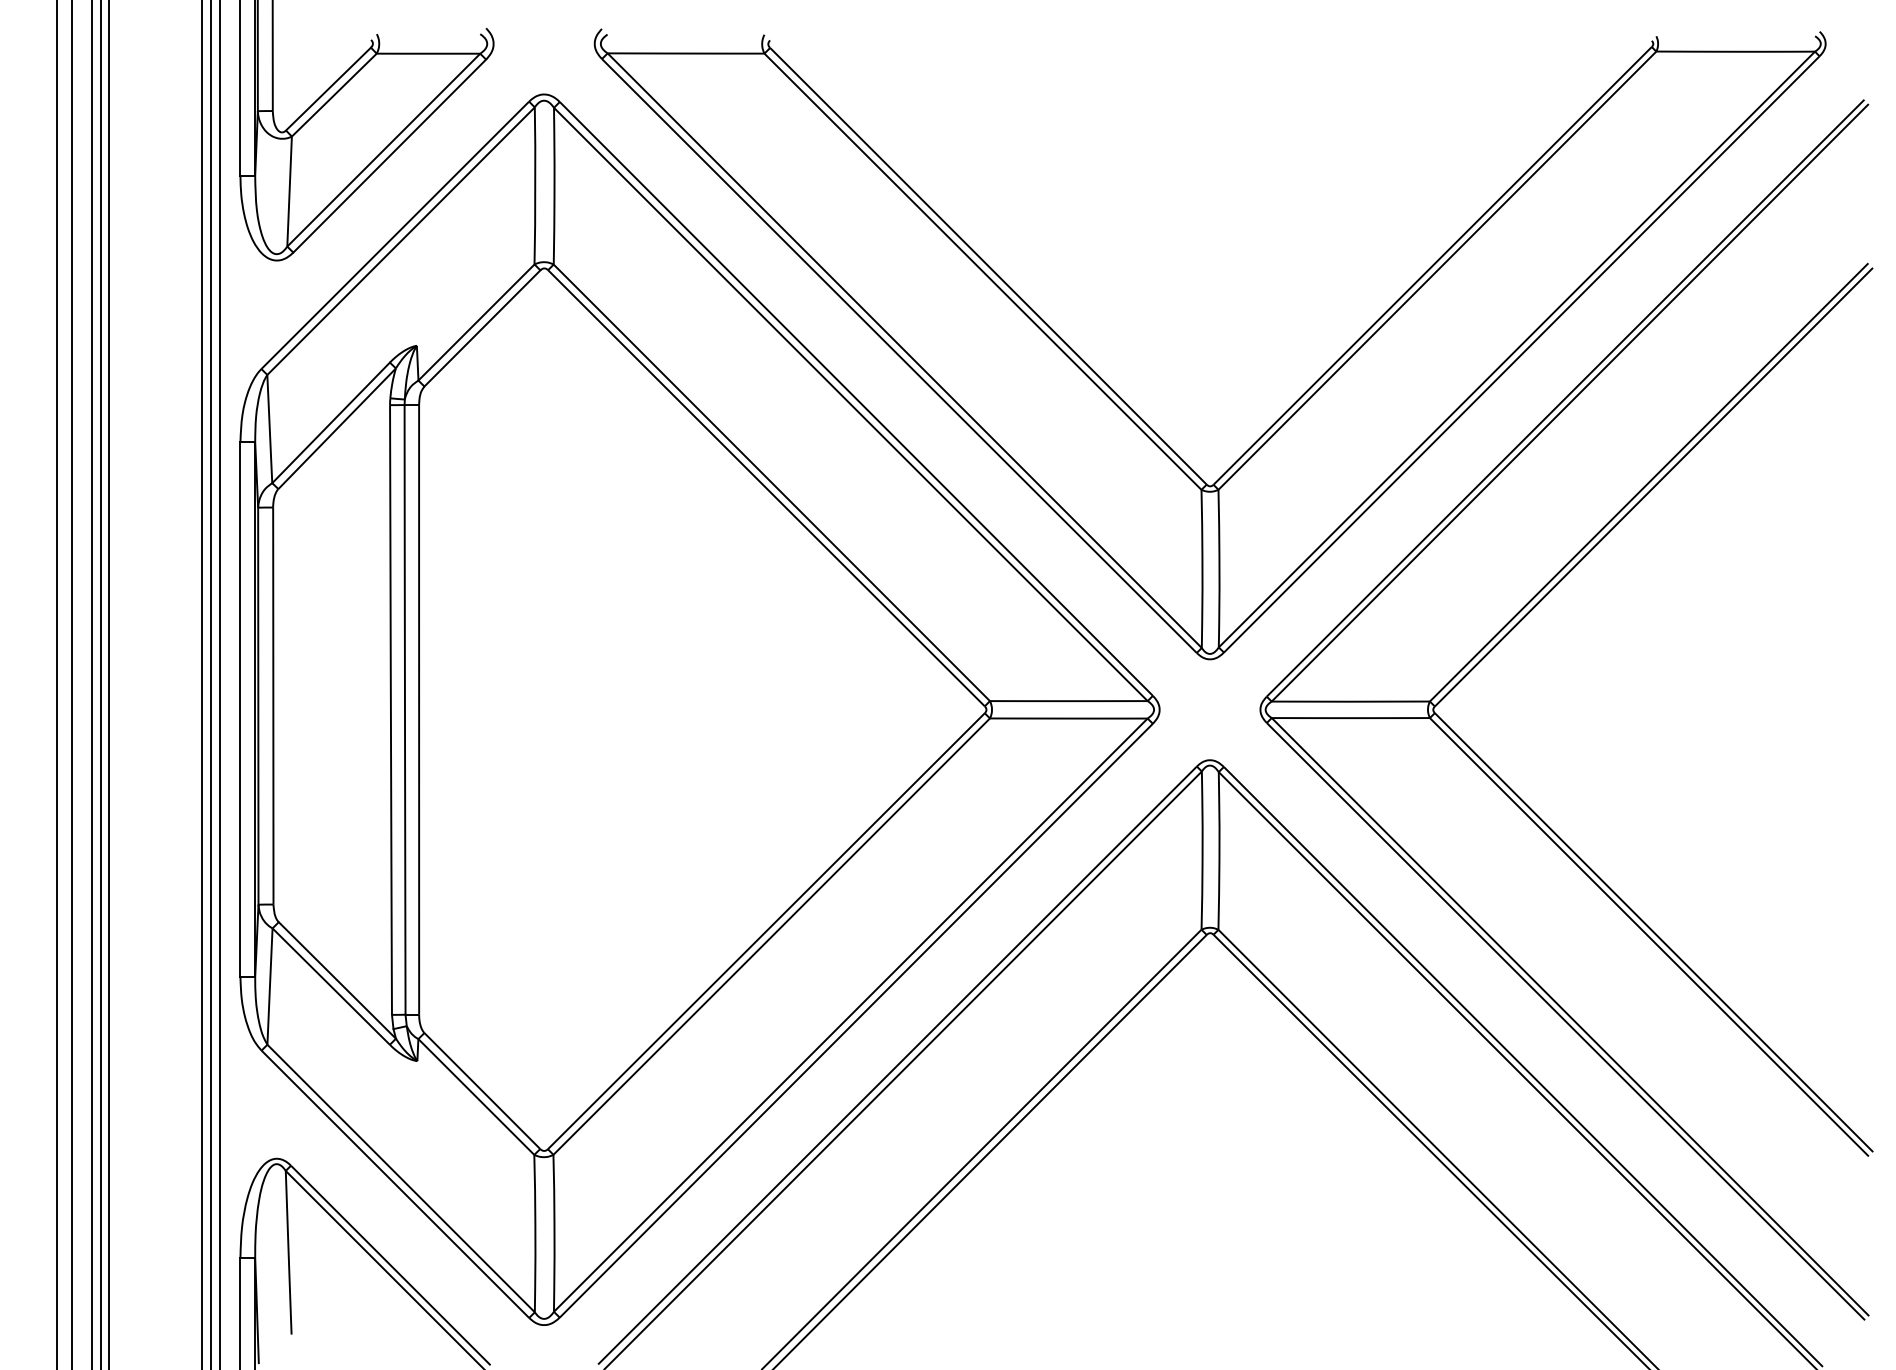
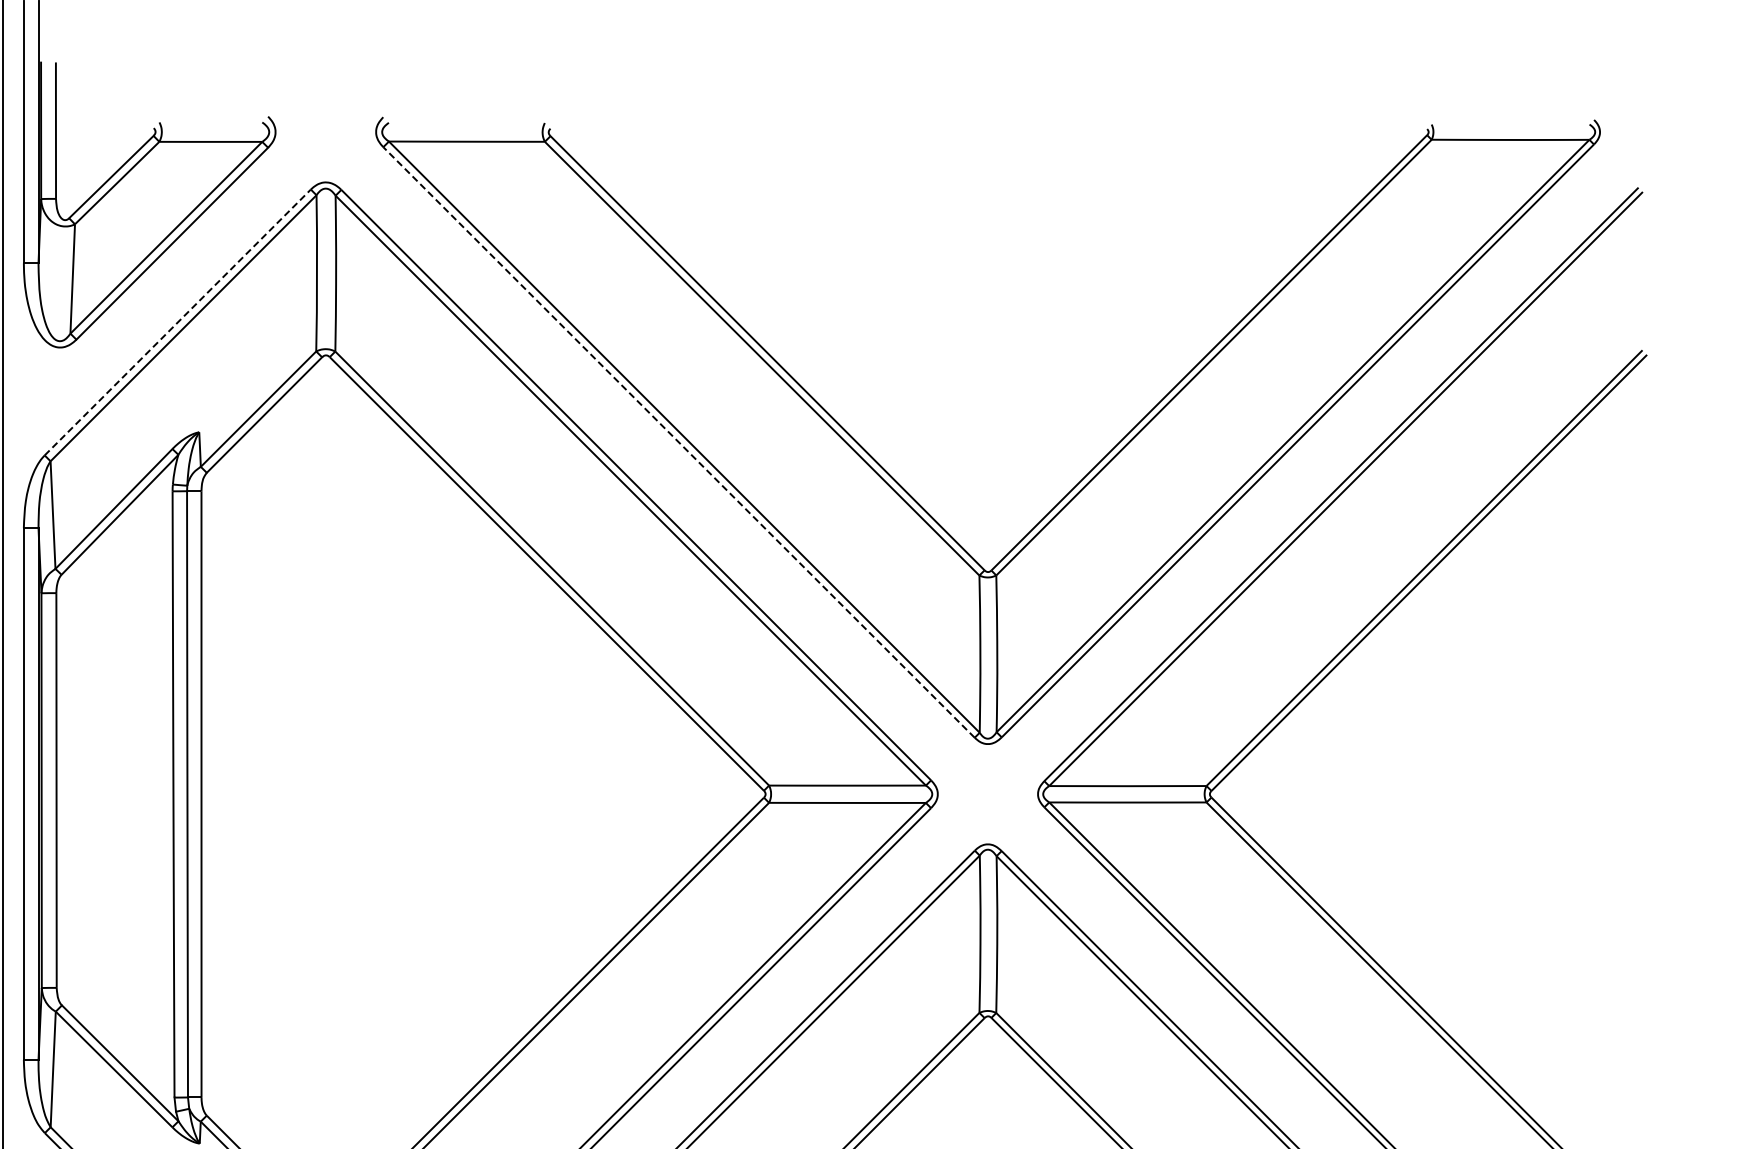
line: (395, 235) -> (178, 322), solid -> dashed
line: (899, 355) -> (679, 441), solid -> dashed

